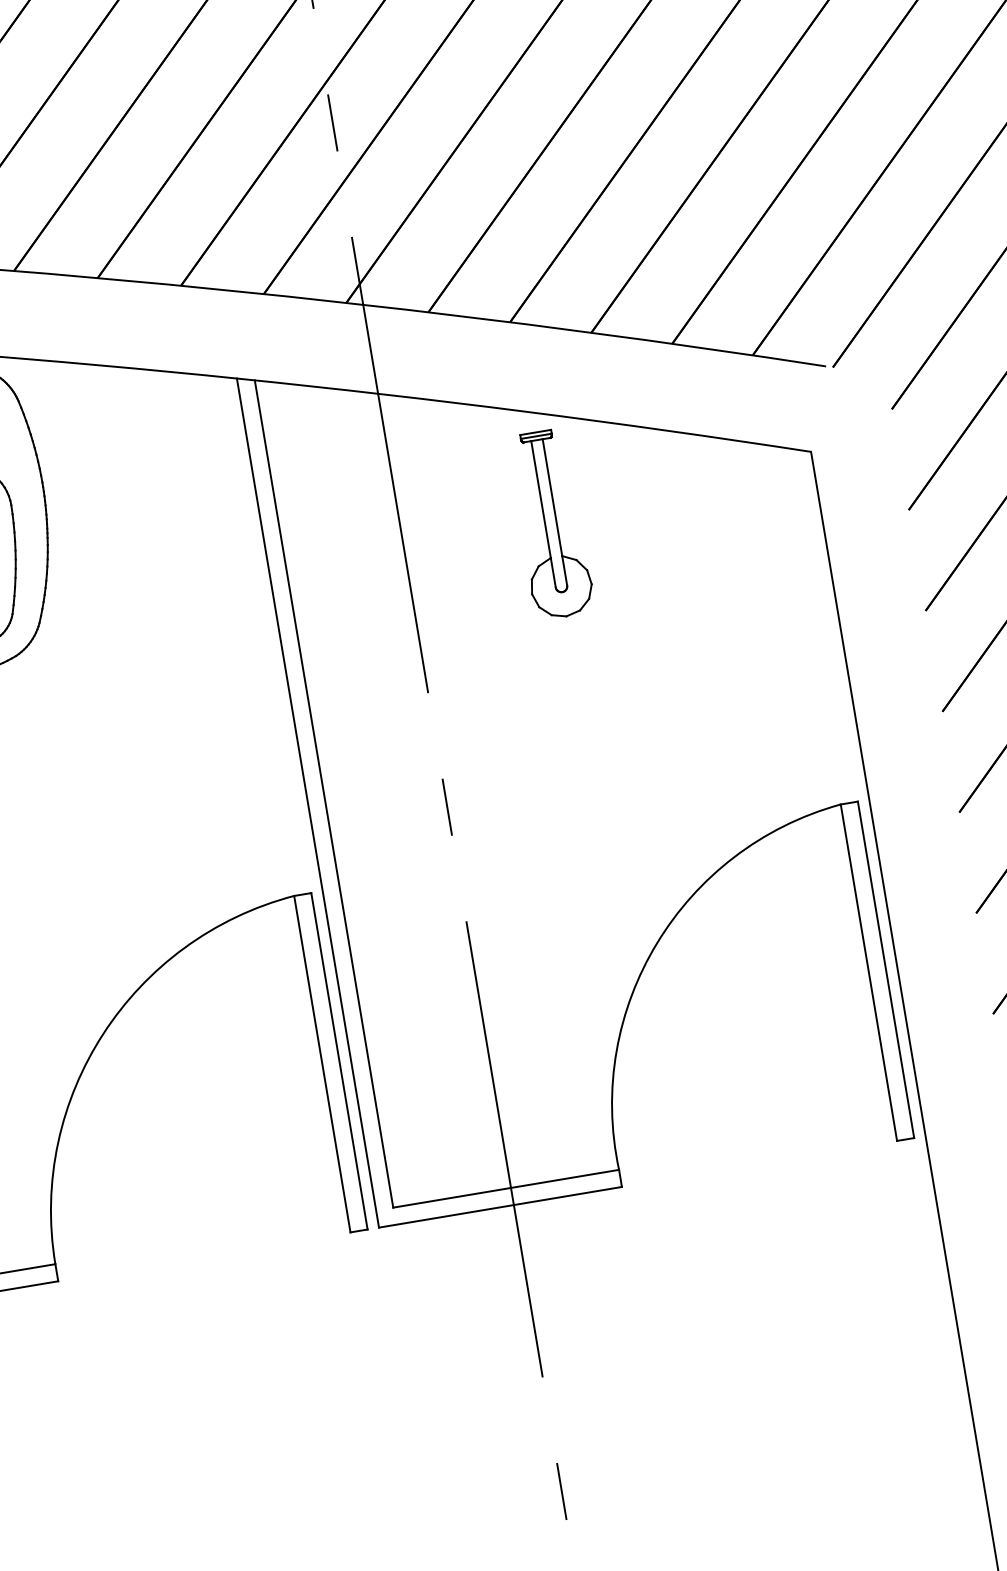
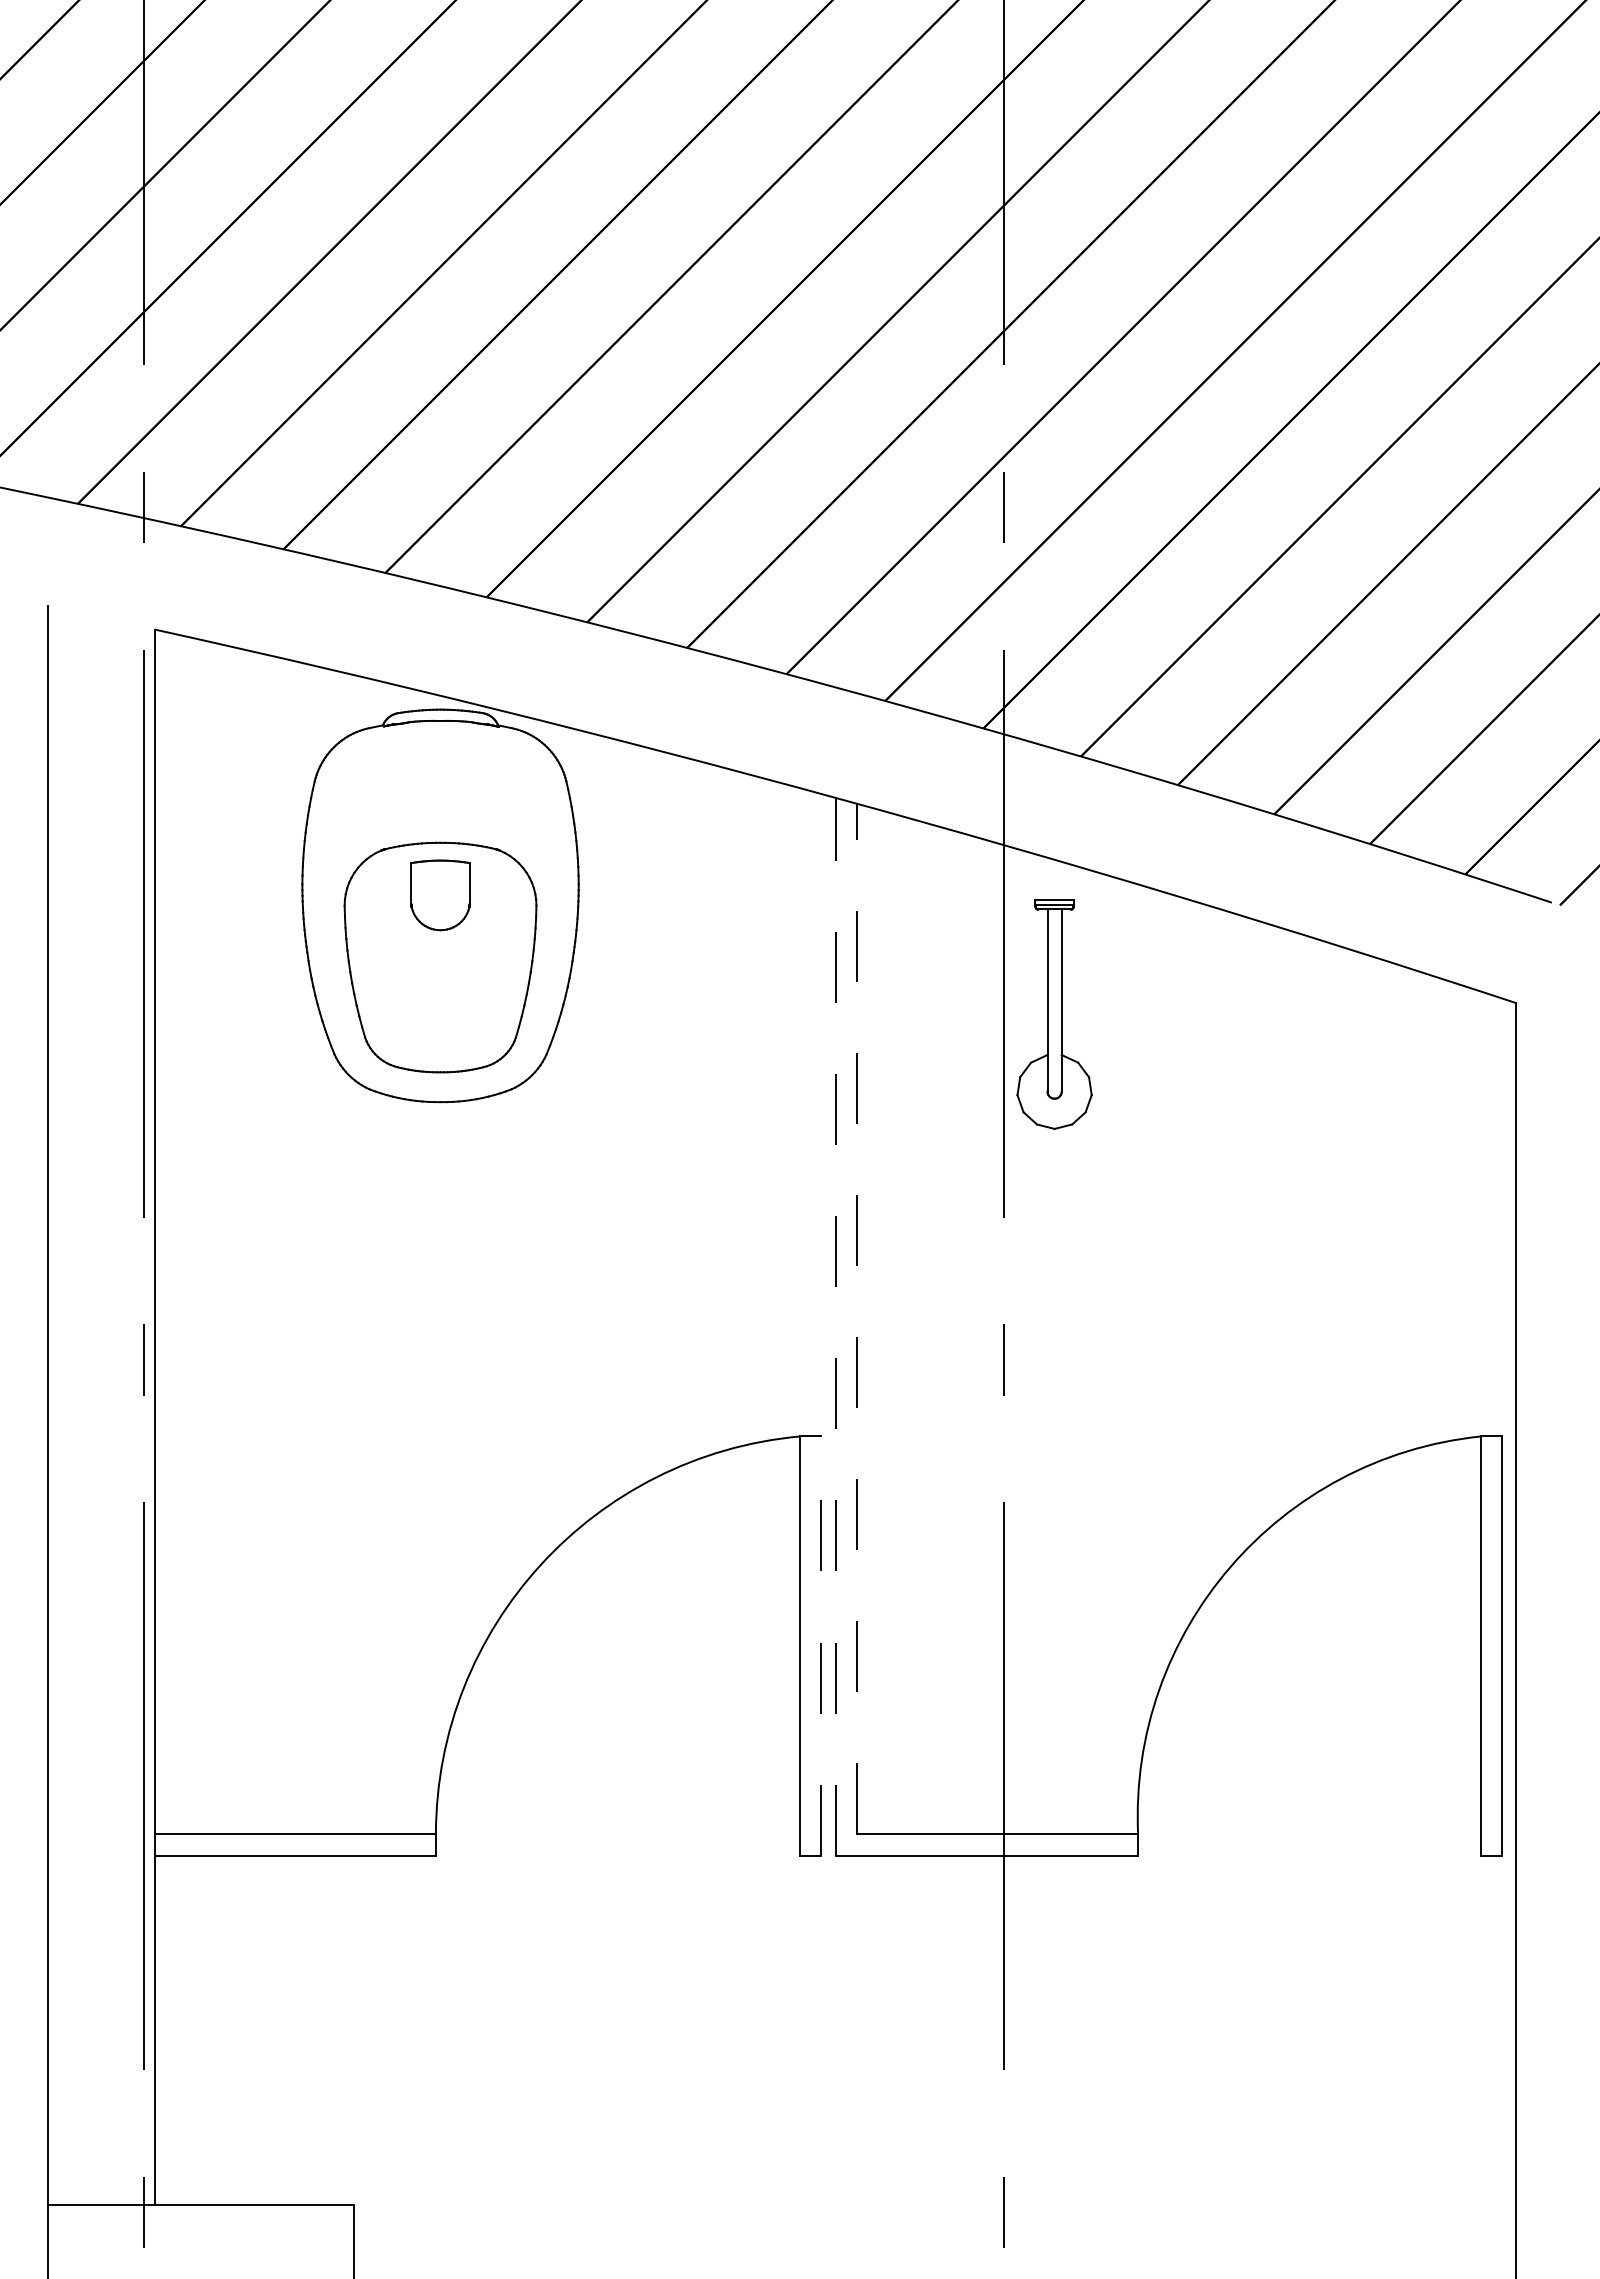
part: (551, 524) -> (1054, 1014), moved
line: (323, 793) -> (856, 1318), solid -> dashed
line: (307, 802) -> (835, 1326), solid -> dashed
line: (339, 1061) -> (821, 1646), solid -> dashed

